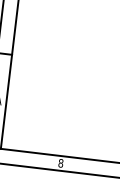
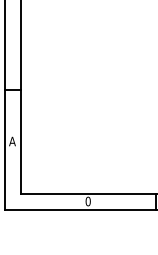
text: (60, 163) -> (87, 201), 8 -> 0

